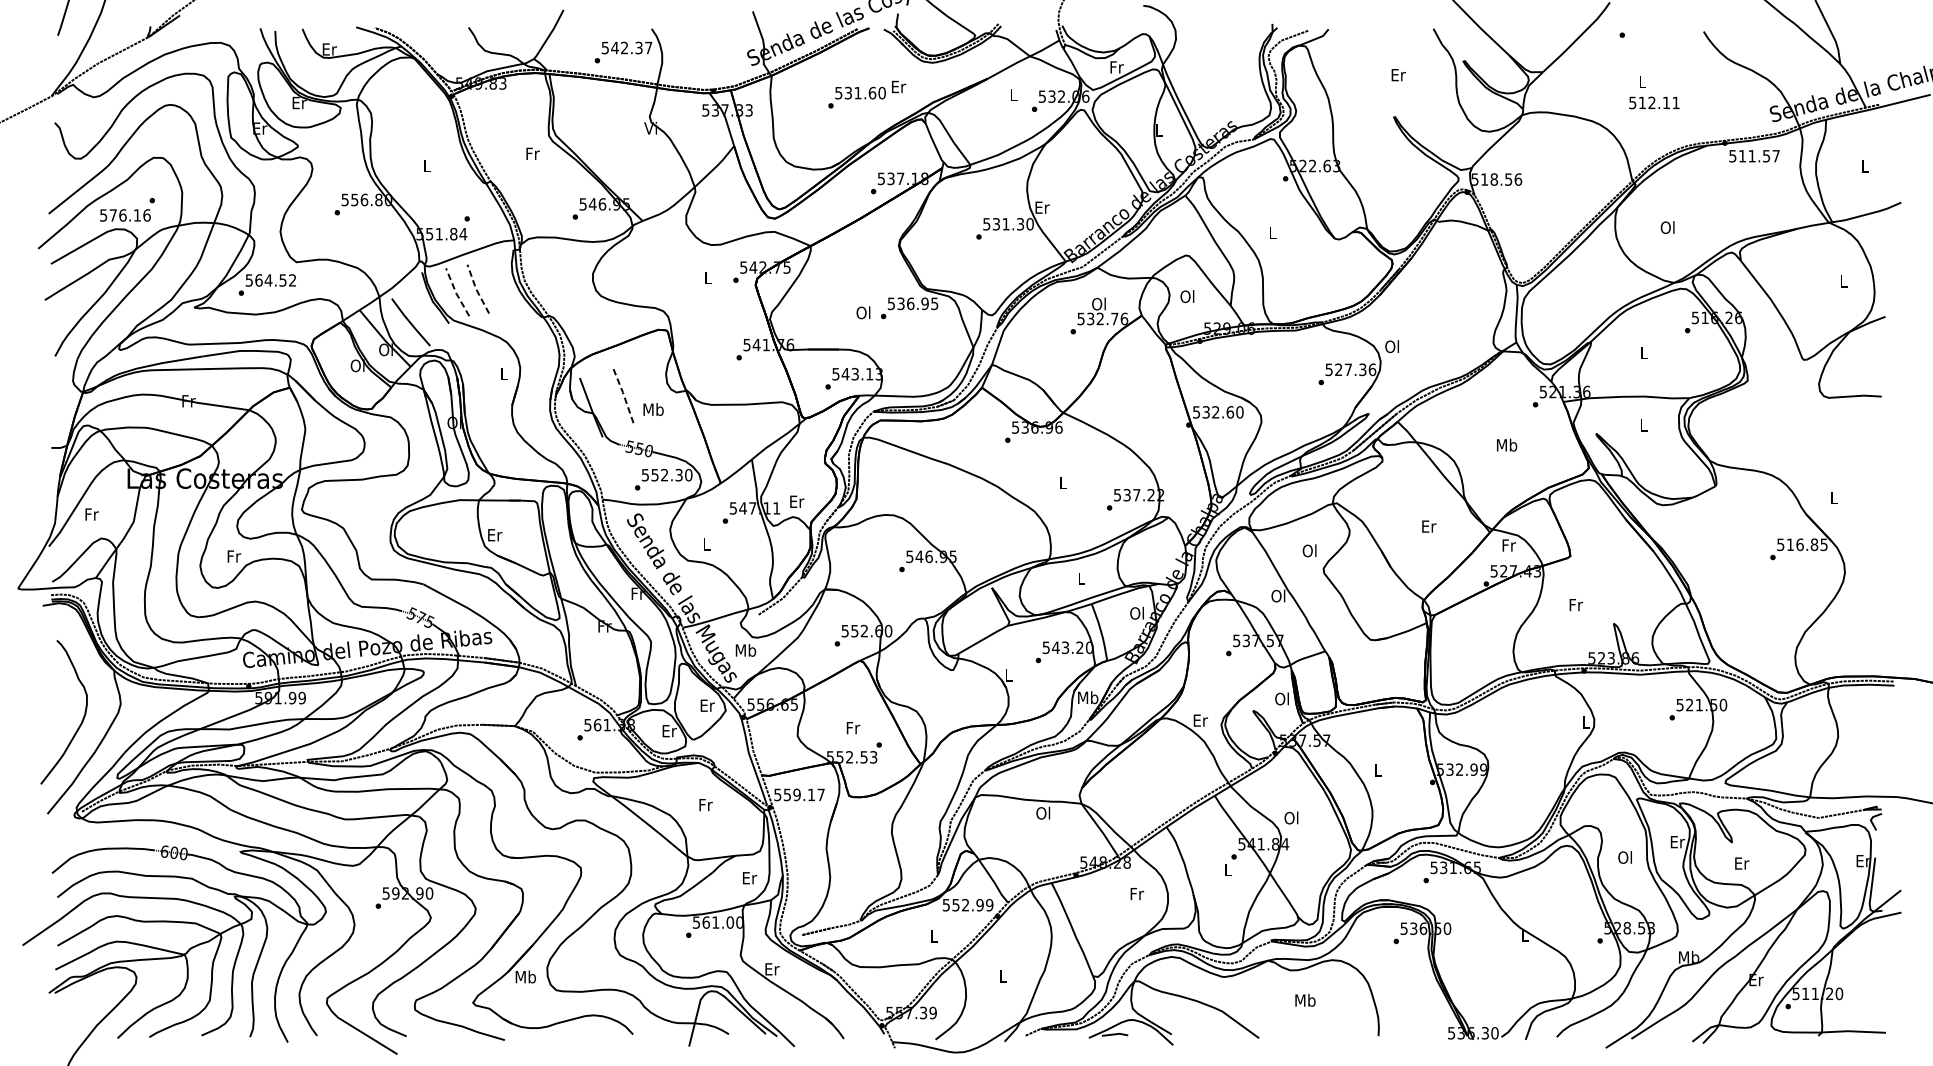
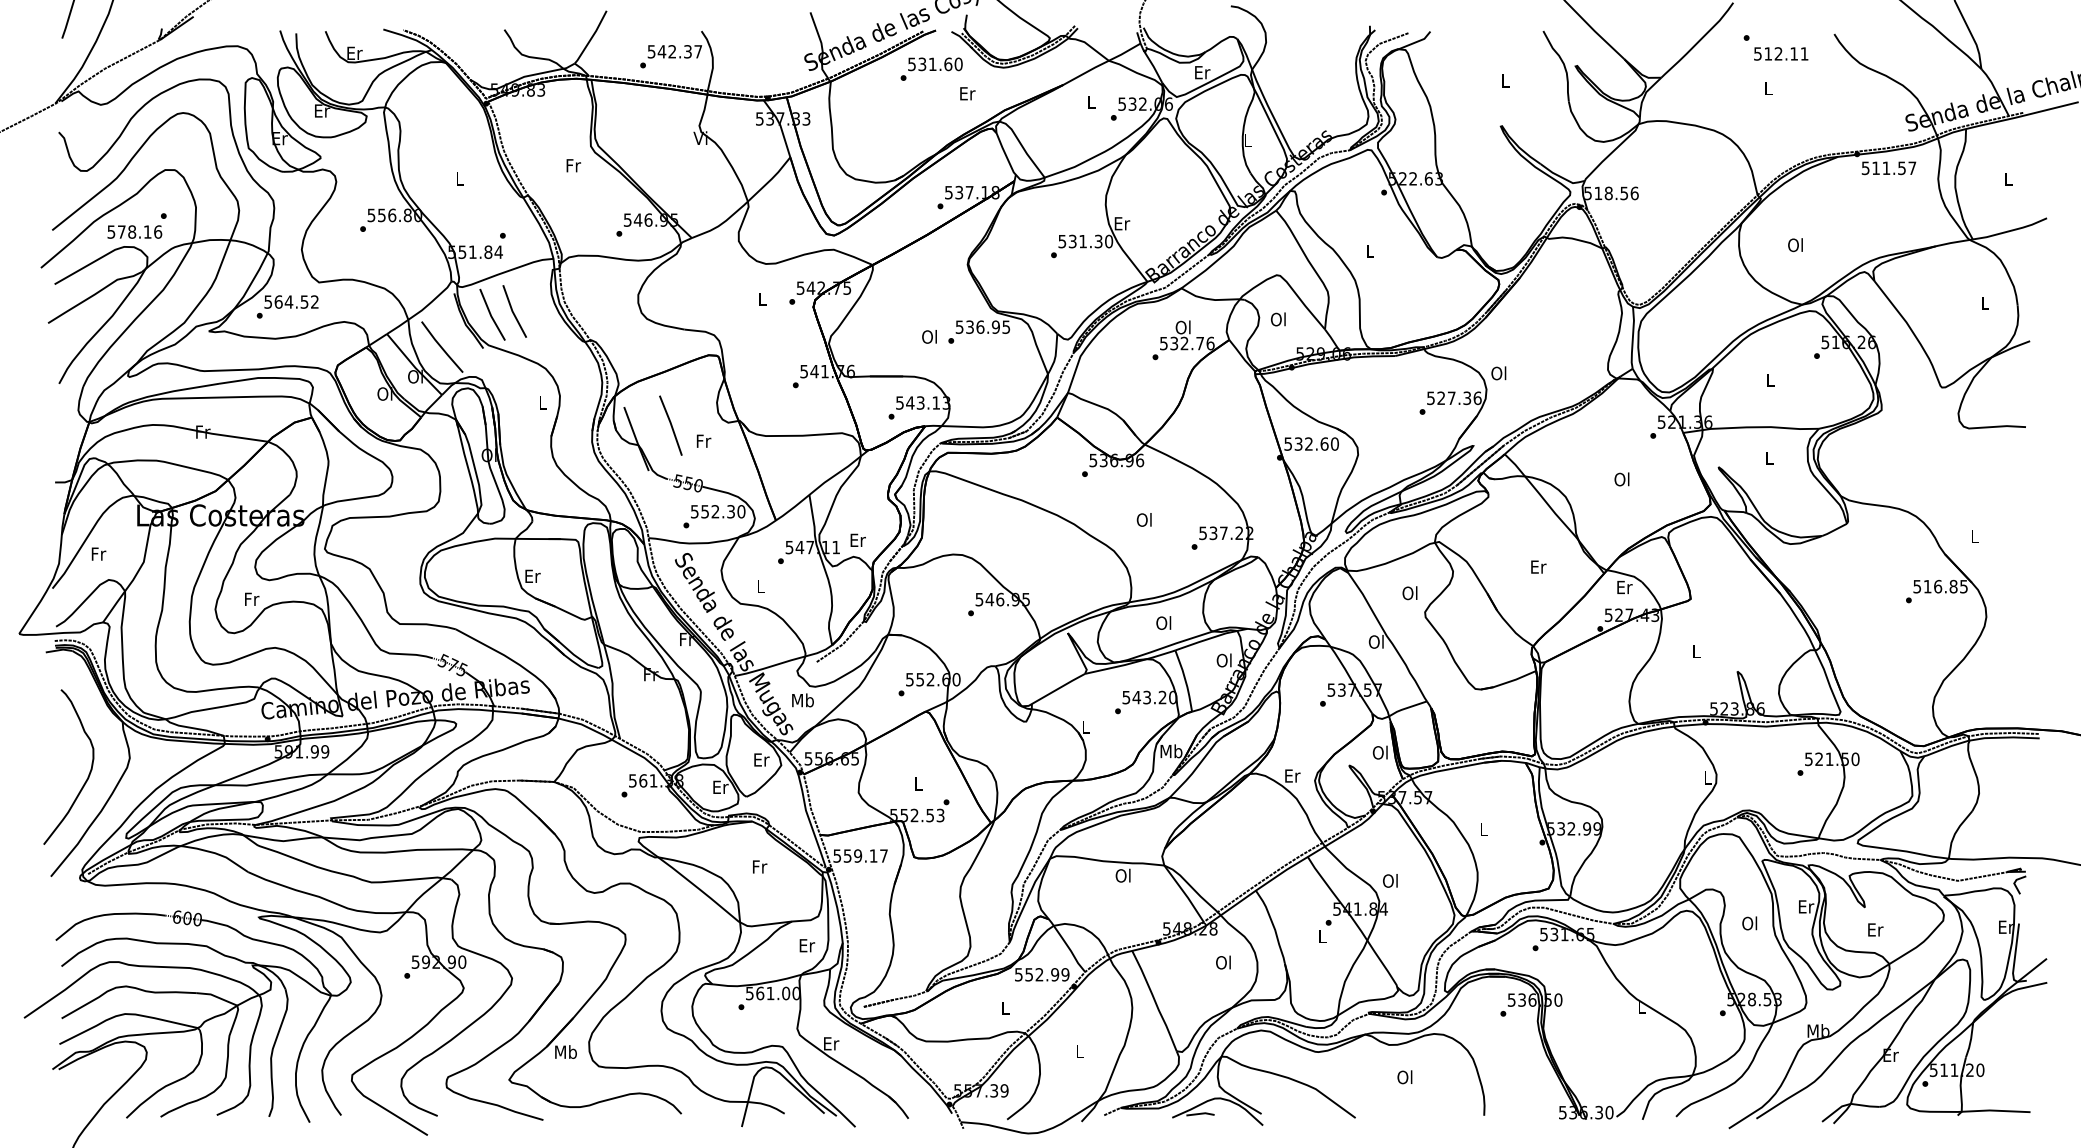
text: (1116, 67) -> (1202, 72), Fr -> Er
text: (1398, 74) -> (1505, 80), Er -> L
text: (856, 96) -> (931, 68), moved
text: (1654, 102) -> (1781, 53), moved
text: (123, 214) -> (132, 231), 576.16 -> 578.16
line: (476, 289) -> (512, 311), dashed -> solid
line: (456, 293) -> (491, 316), dashed -> solid
line: (623, 394) -> (671, 424), dashed -> solid
text: (653, 409) -> (703, 440), Mb -> Fr
text: (1507, 445) -> (1622, 479), Mb -> Ol
text: (1062, 482) -> (1143, 519), L -> Ol
text: (1508, 545) -> (1624, 587), Fr -> Er
text: (1080, 578) -> (1163, 622), L -> Ol
text: (1576, 604) -> (1697, 651), Fr -> L
text: (853, 727) -> (918, 783), Fr -> L
text: (1136, 893) -> (1223, 962), Fr -> Ol
text: (1305, 1000) -> (1405, 1077), Mb -> Ol

